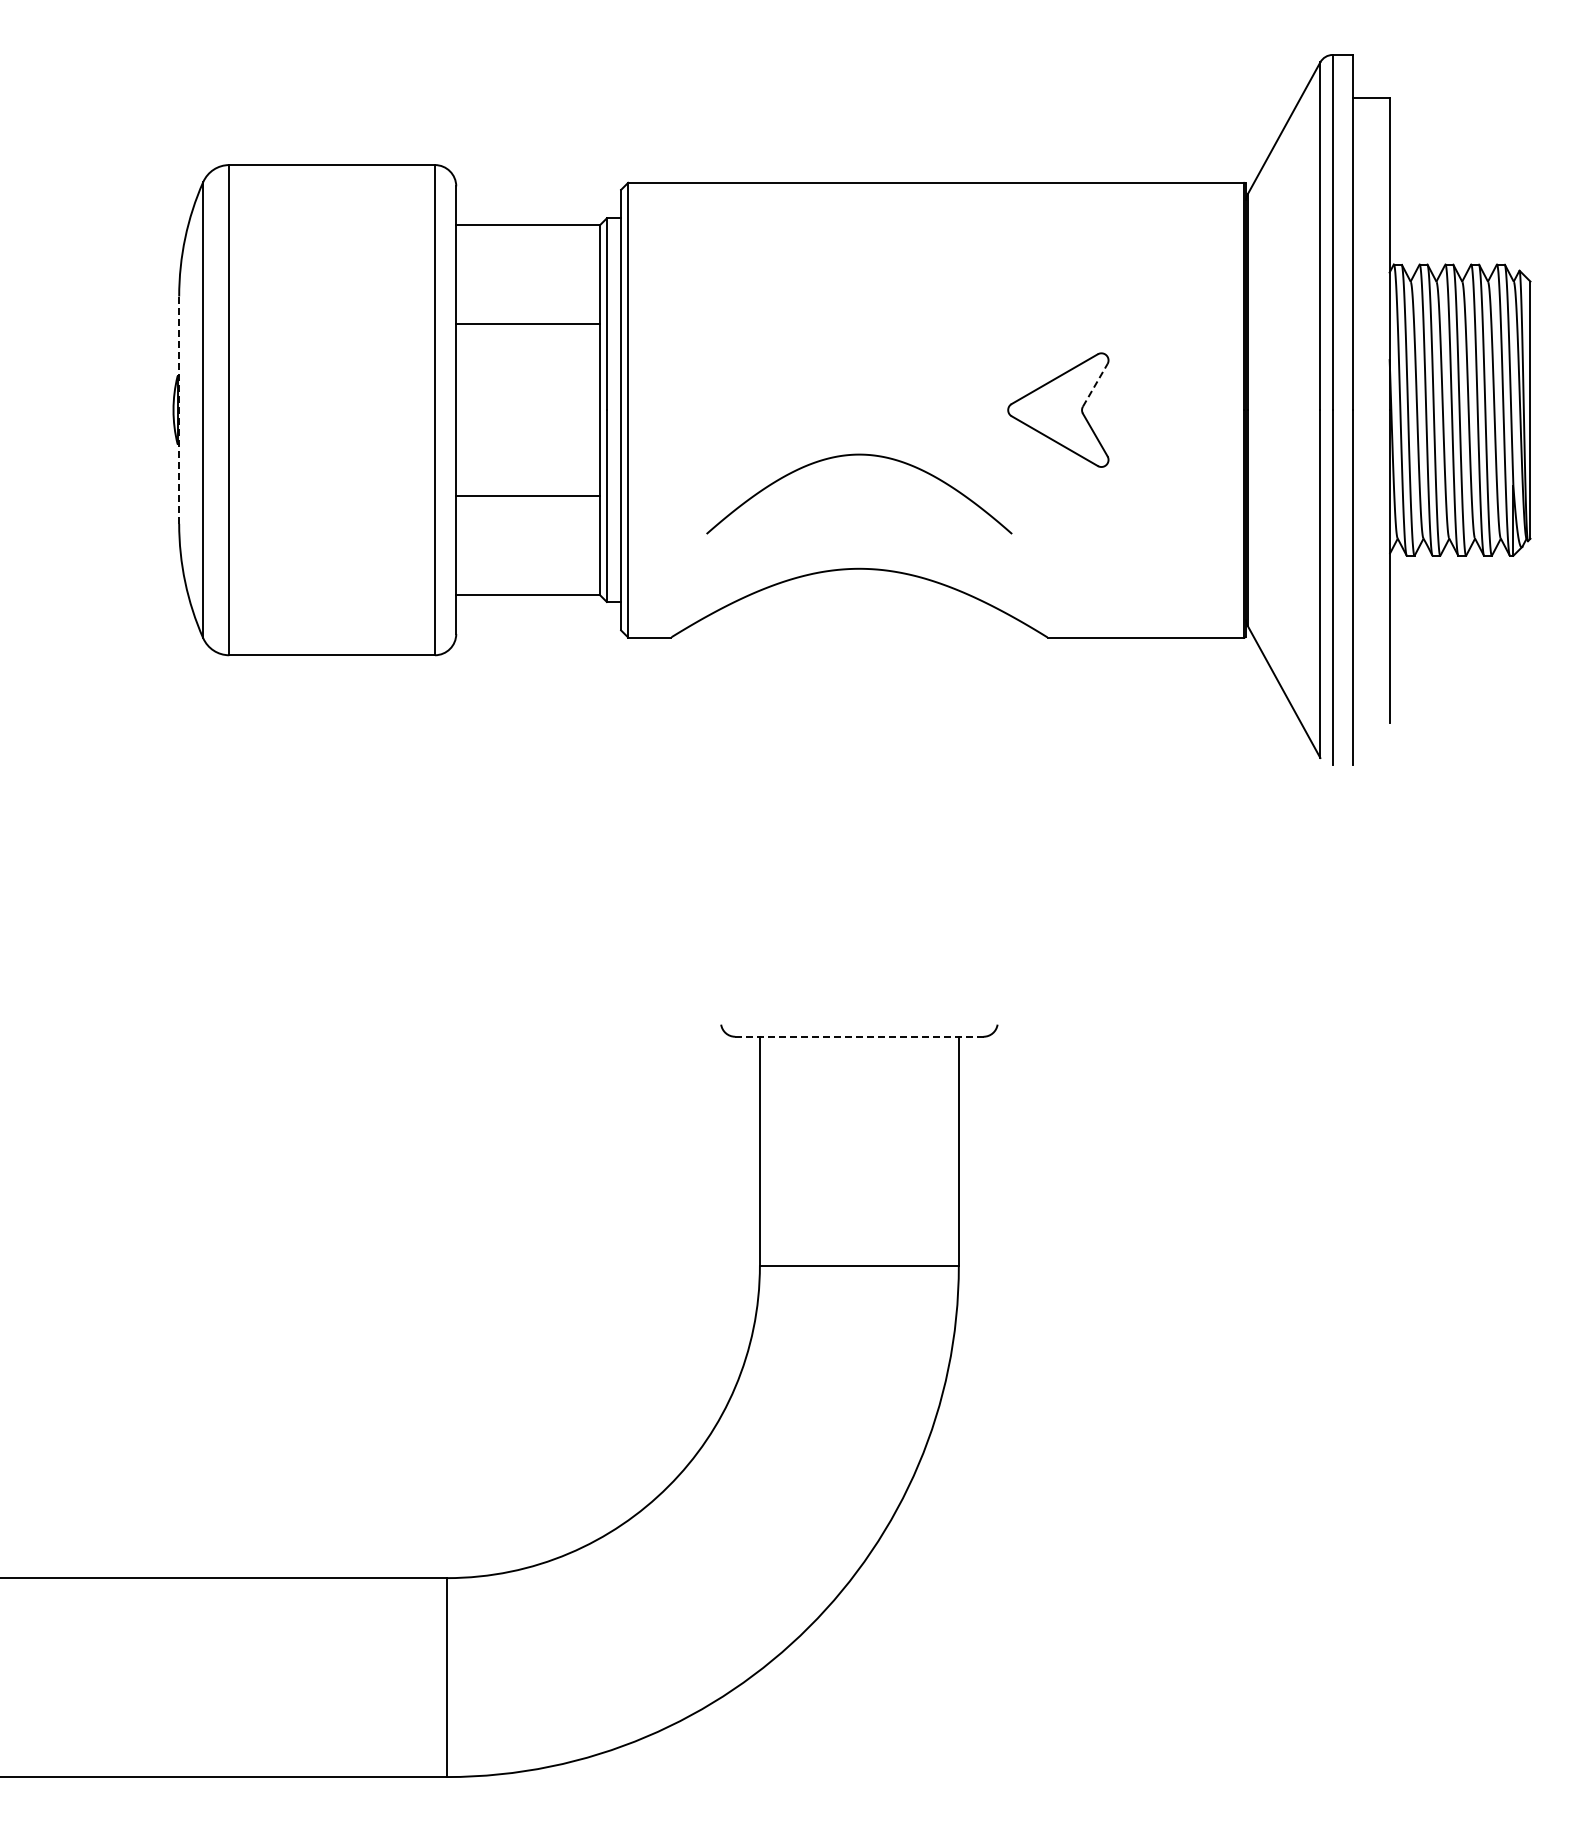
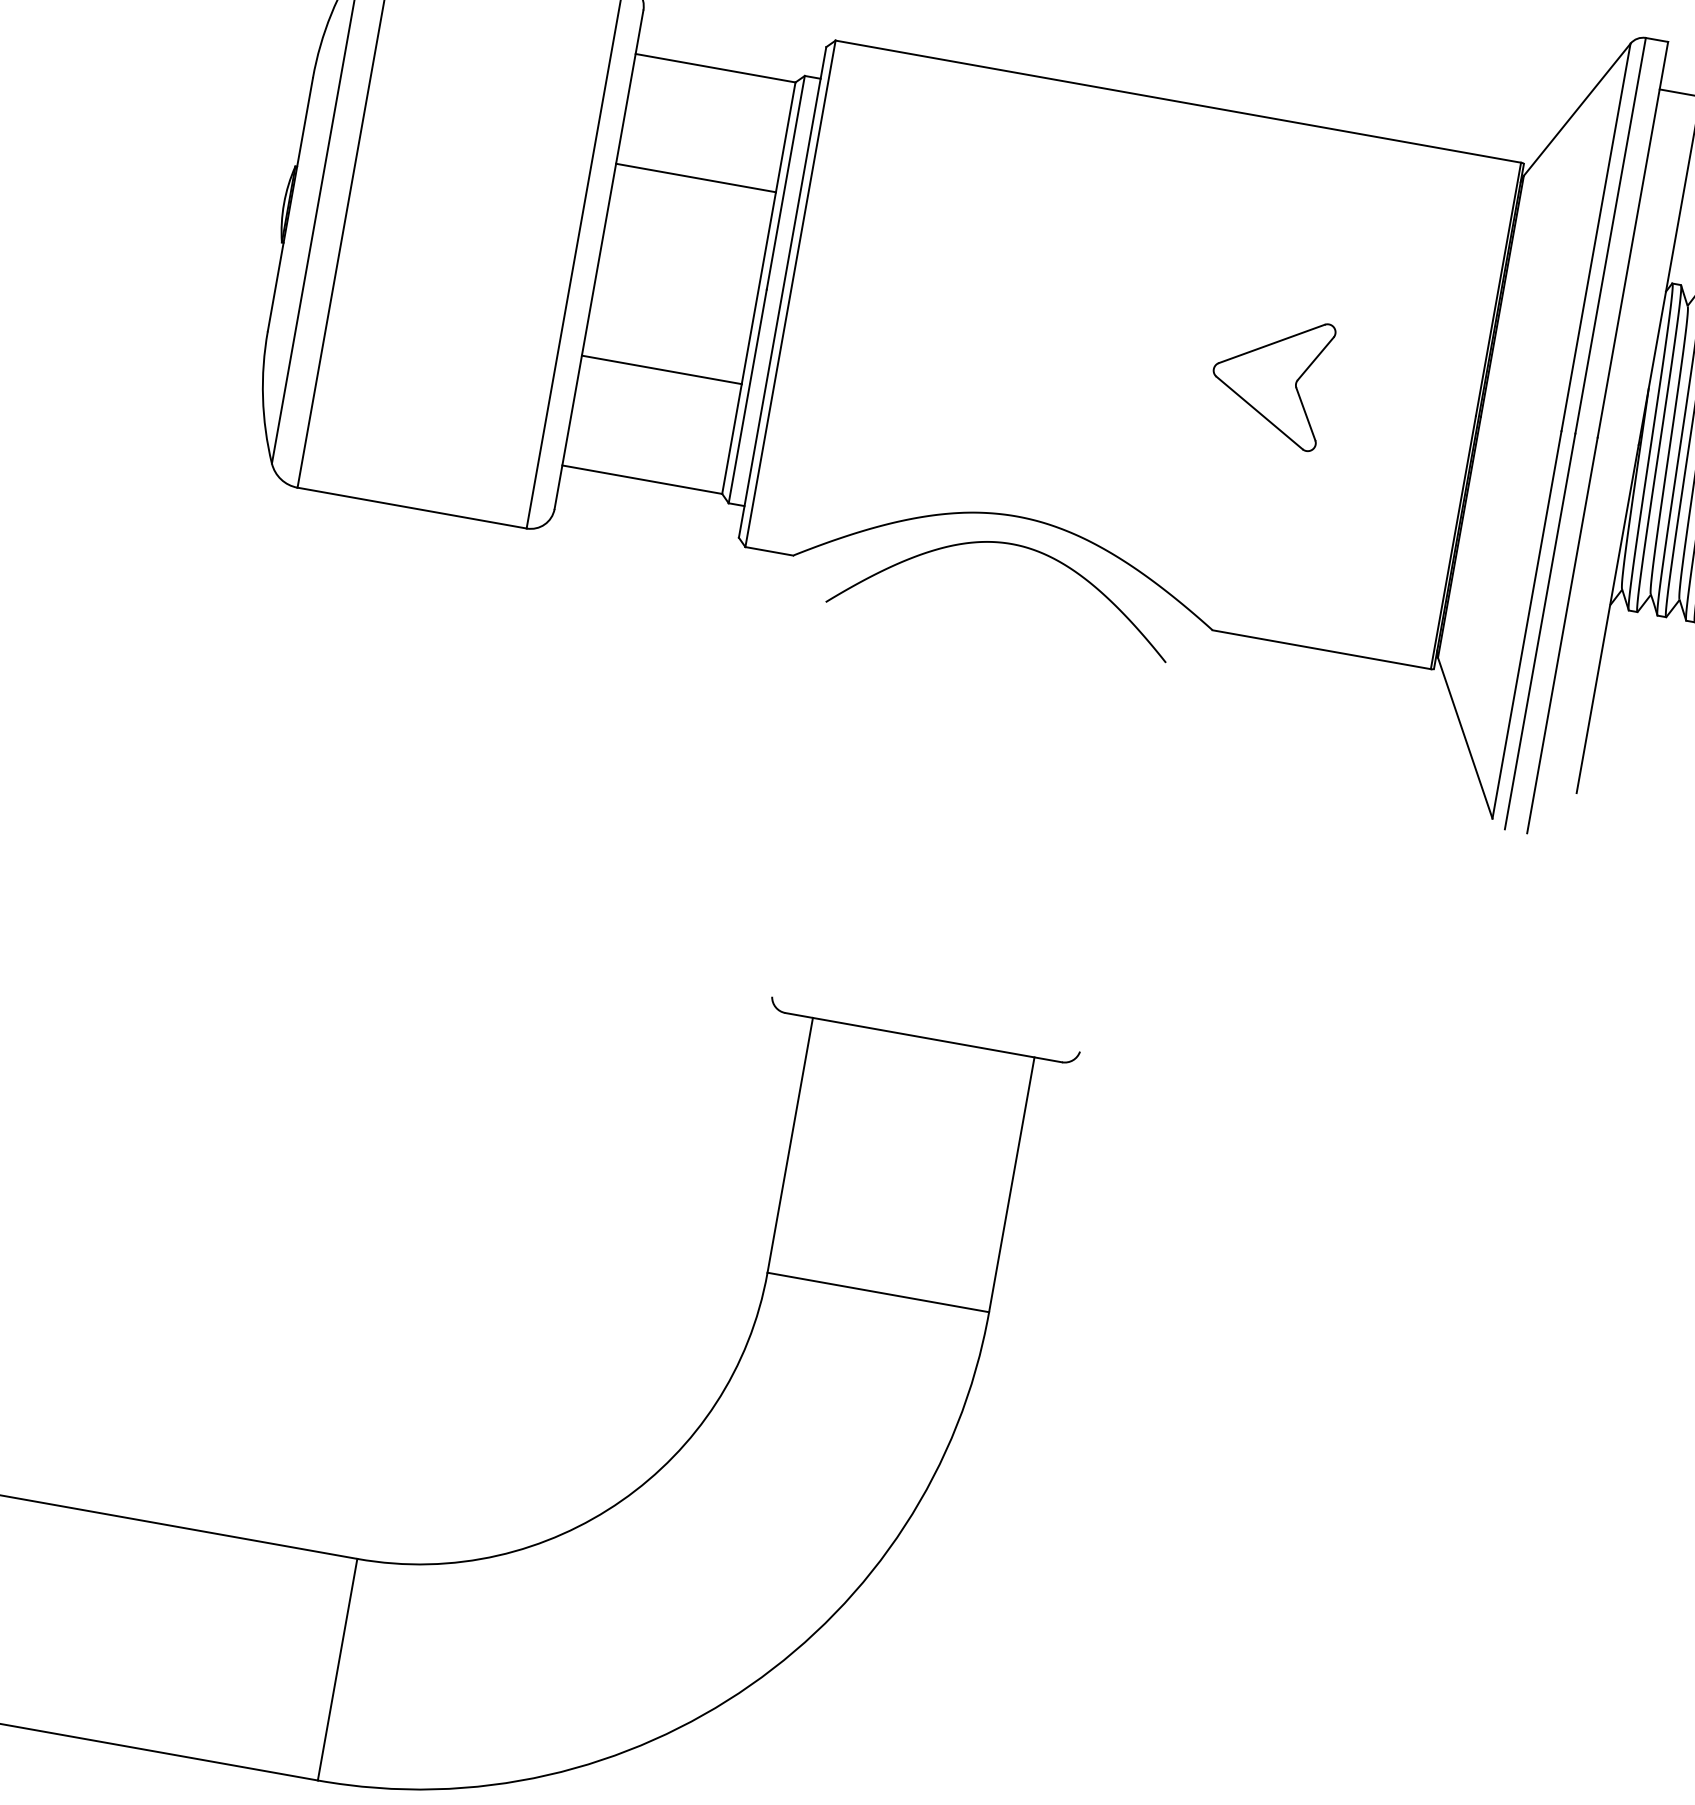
line: (1095, 385) -> (1315, 359), dashed -> solid
line: (179, 410) -> (290, 205), dashed -> solid
curve: (859, 455) -> (1011, 545), moved
line: (859, 1036) -> (923, 1037), dashed -> solid

